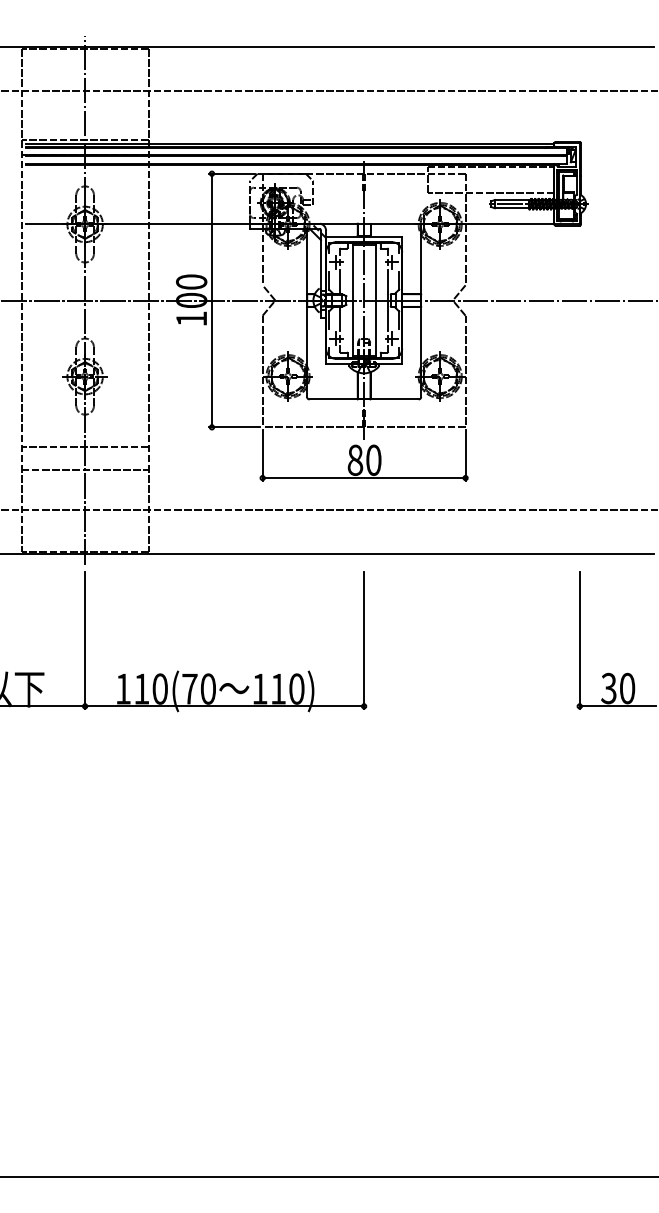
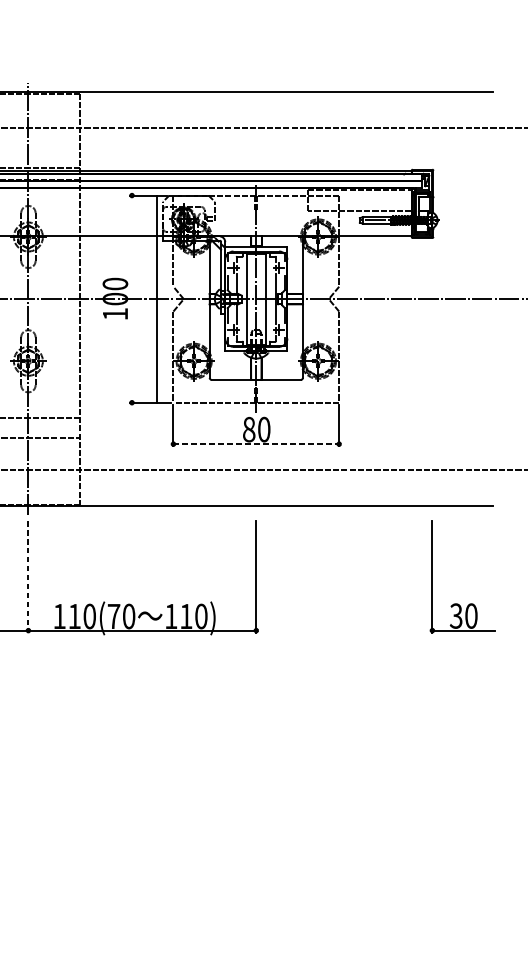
line: (211, 300) -> (156, 299), moved
line: (364, 478) -> (256, 444), solid -> dashed
line: (85, 640) -> (28, 576), solid -> dashed

